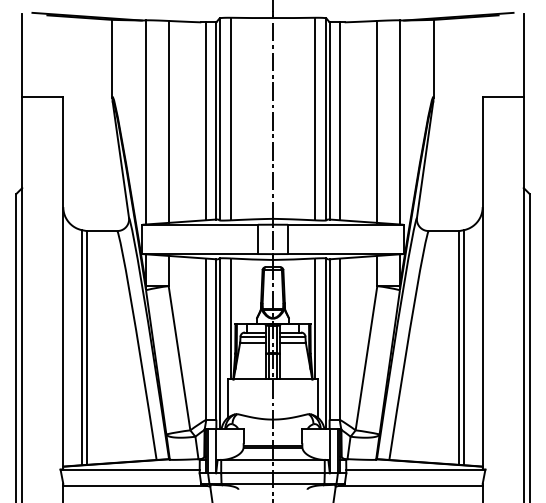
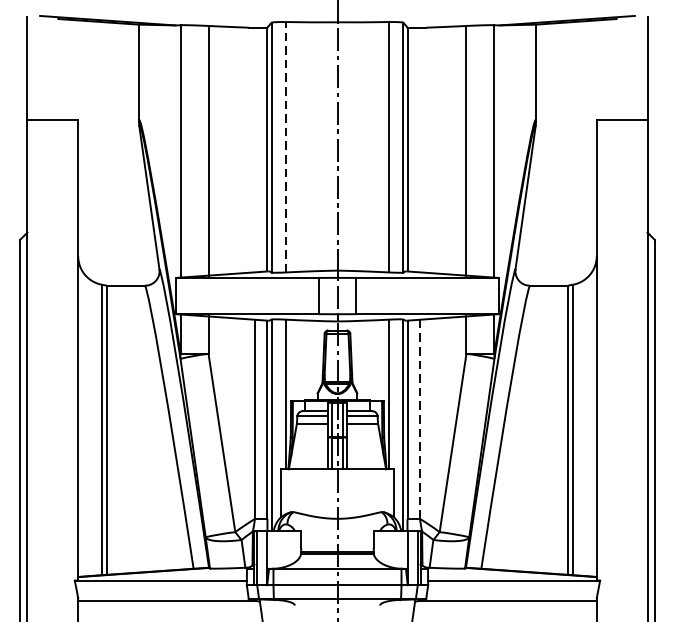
line: (231, 118) -> (286, 146), solid -> dashed
line: (206, 121) -> (255, 150), removed
line: (339, 121) -> (419, 150), removed
line: (339, 339) -> (419, 419), solid -> dashed

